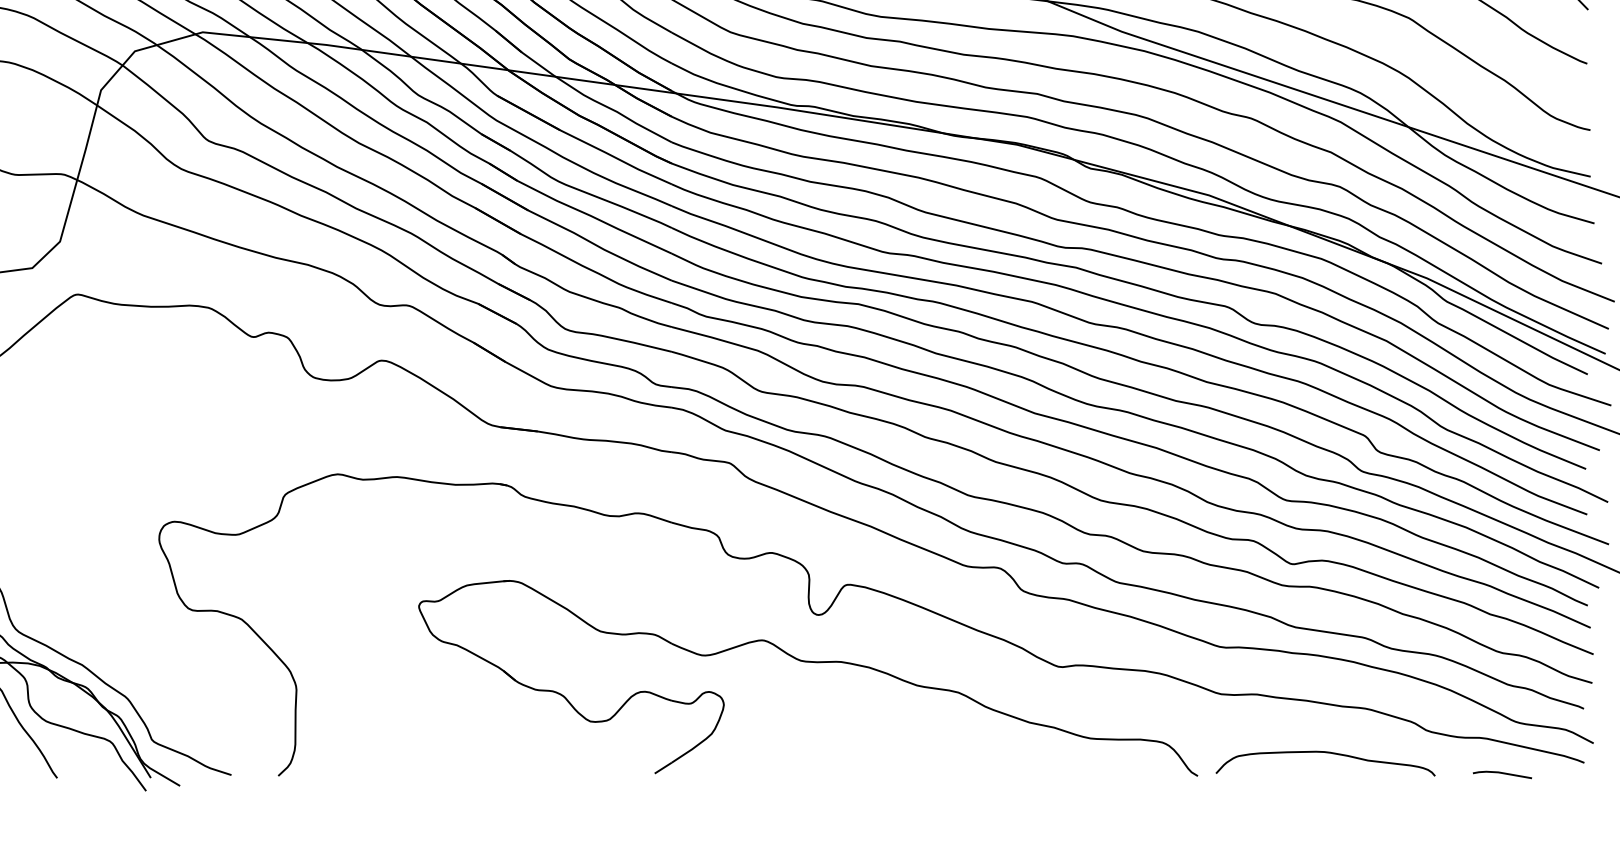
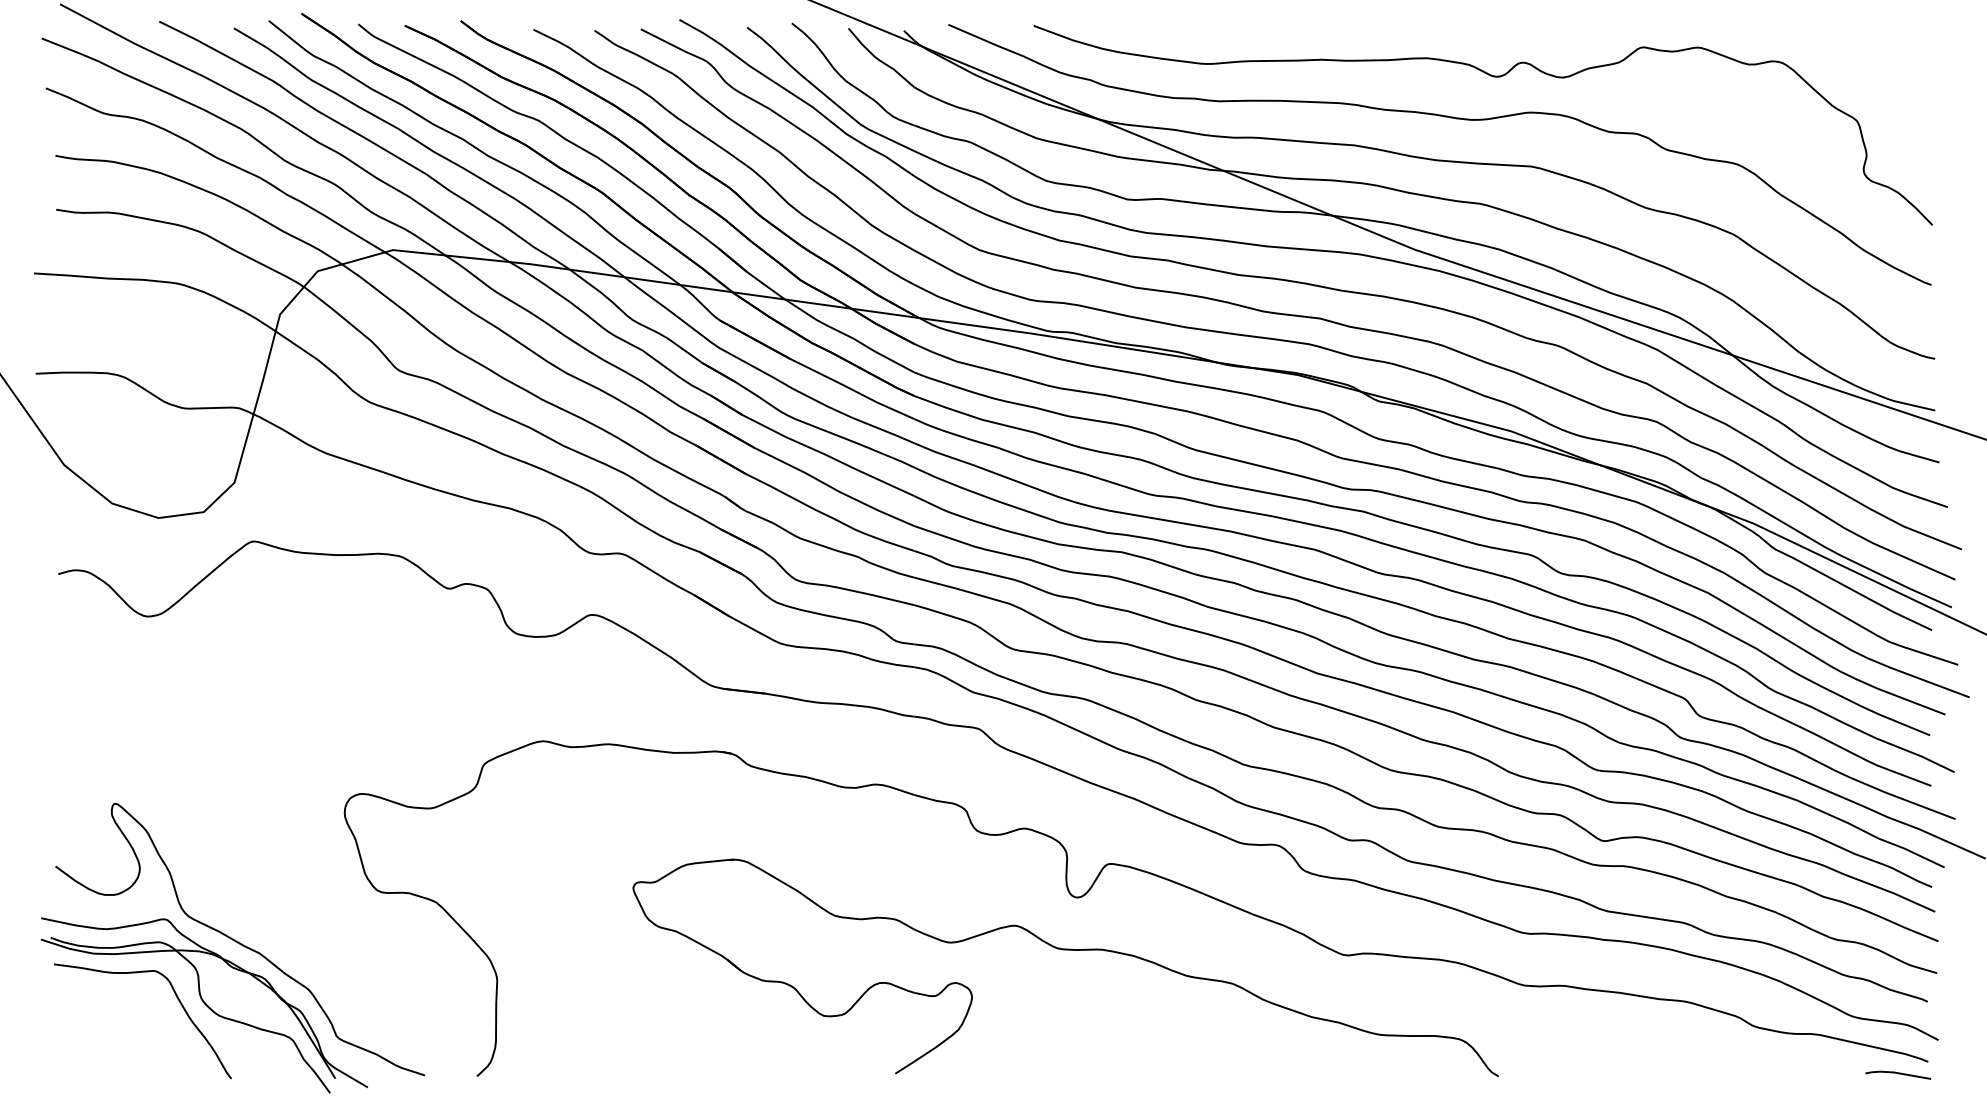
curve: (1327, 753) -> (1642, 1051), removed
line: (1502, 774) -> (1898, 1074), moved

